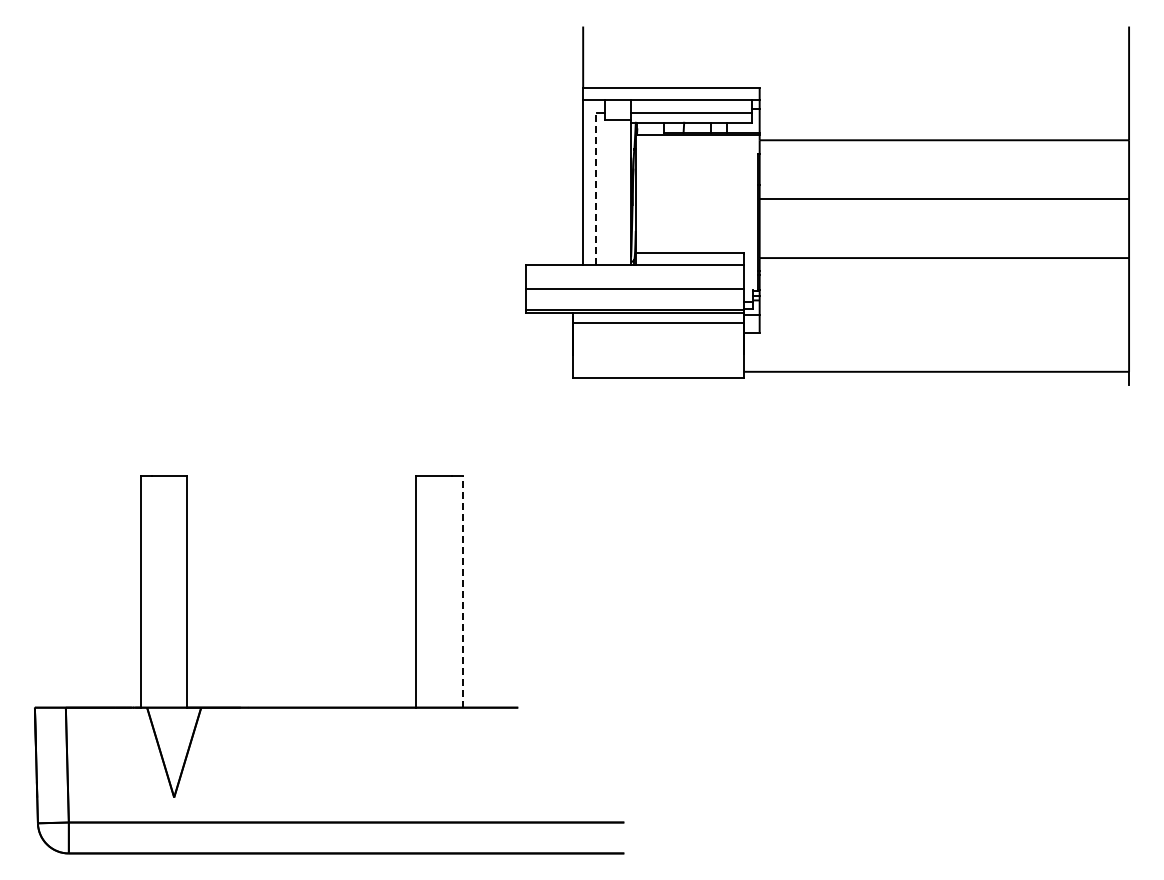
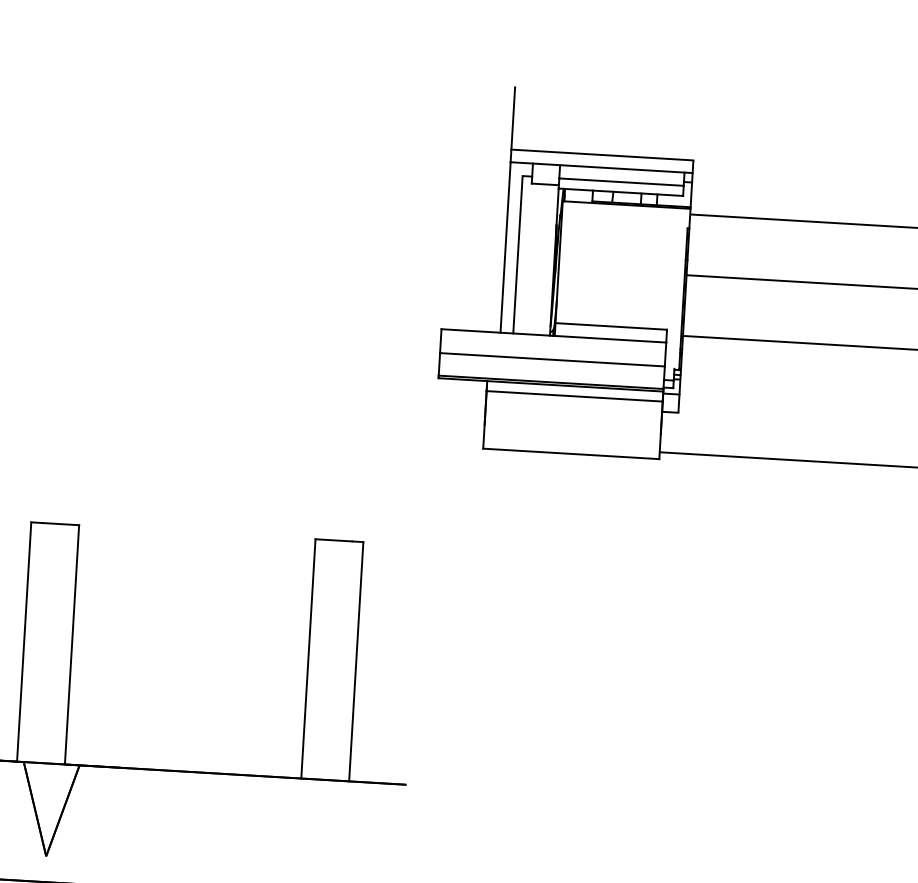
line: (595, 188) -> (517, 254), dashed -> solid
line: (462, 591) -> (356, 661), dashed -> solid

